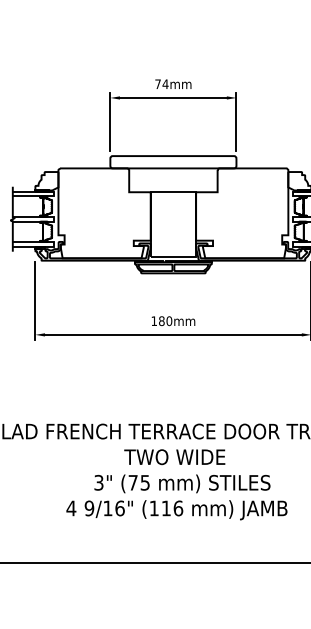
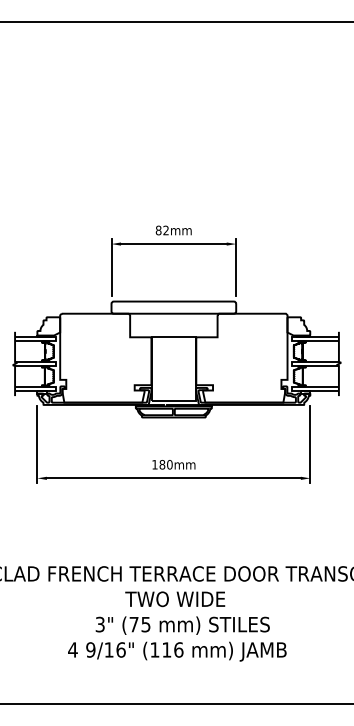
text: (161, 84) -> (162, 230), 74mm -> 82mm

